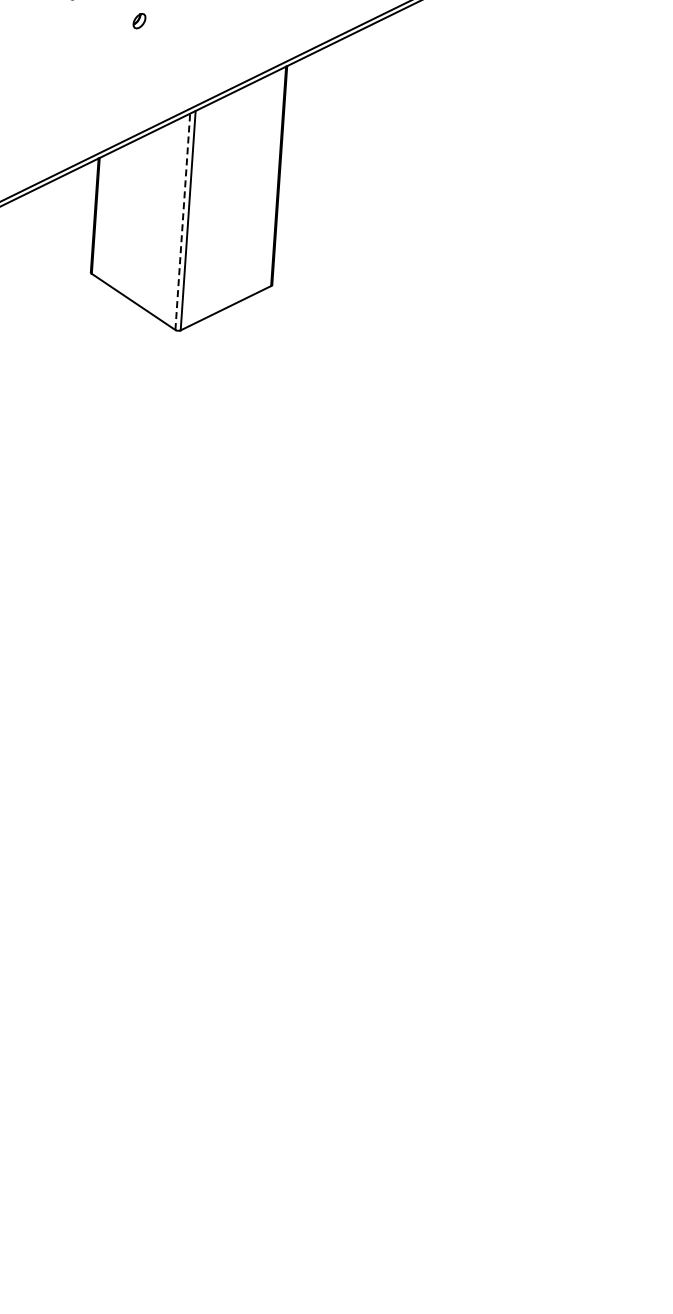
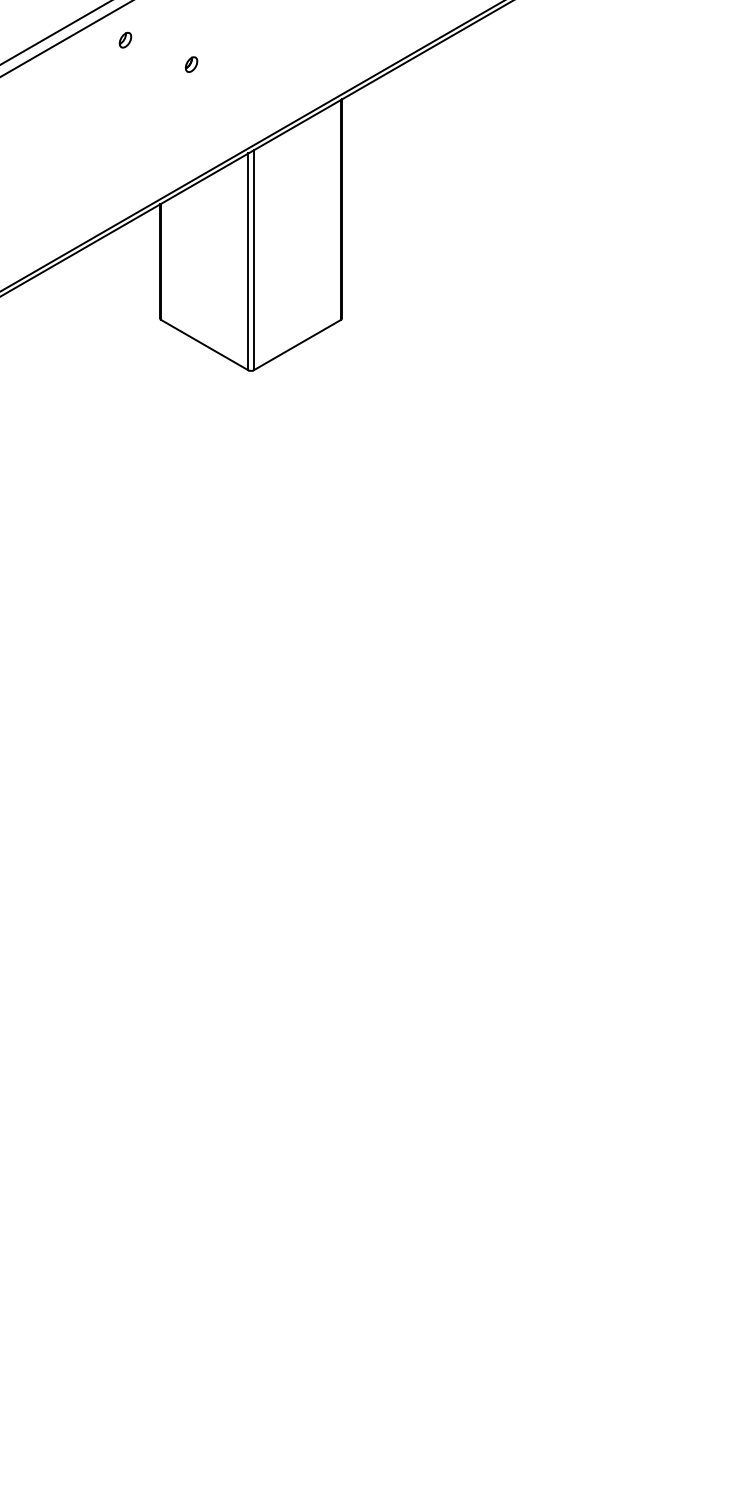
line: (182, 221) -> (248, 261), dashed -> solid

